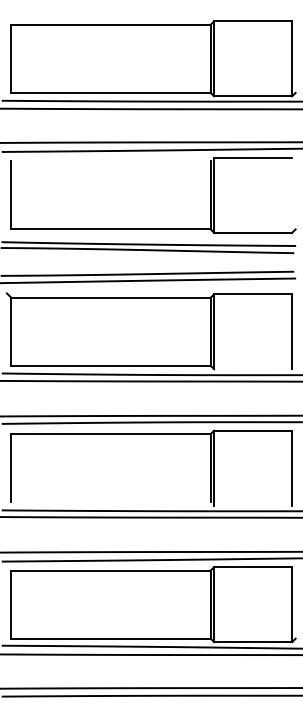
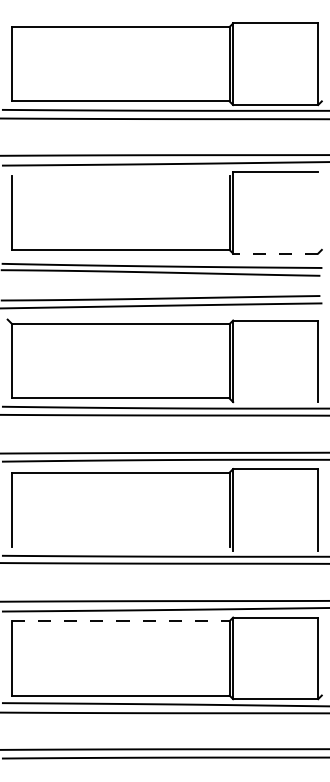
line: (253, 232) -> (275, 253), solid -> dashed
line: (110, 570) -> (120, 621), solid -> dashed

